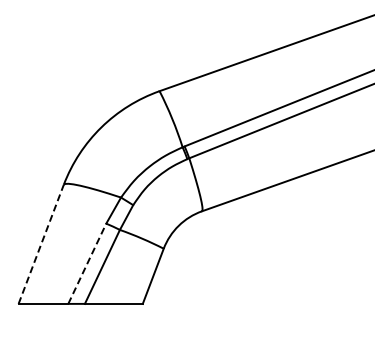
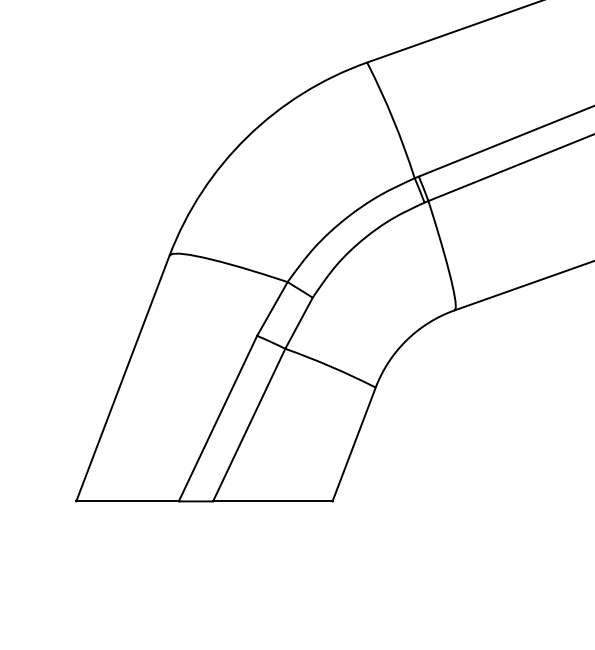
line: (41, 244) -> (123, 378), dashed -> solid
line: (87, 263) -> (218, 418), dashed -> solid

